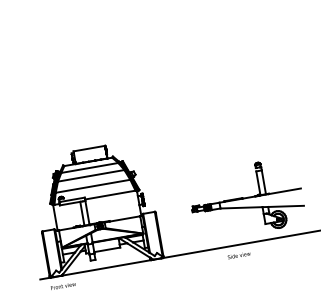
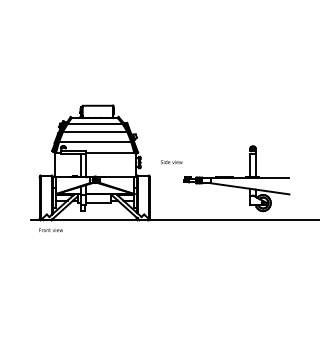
text: (239, 255) -> (171, 162), moved

